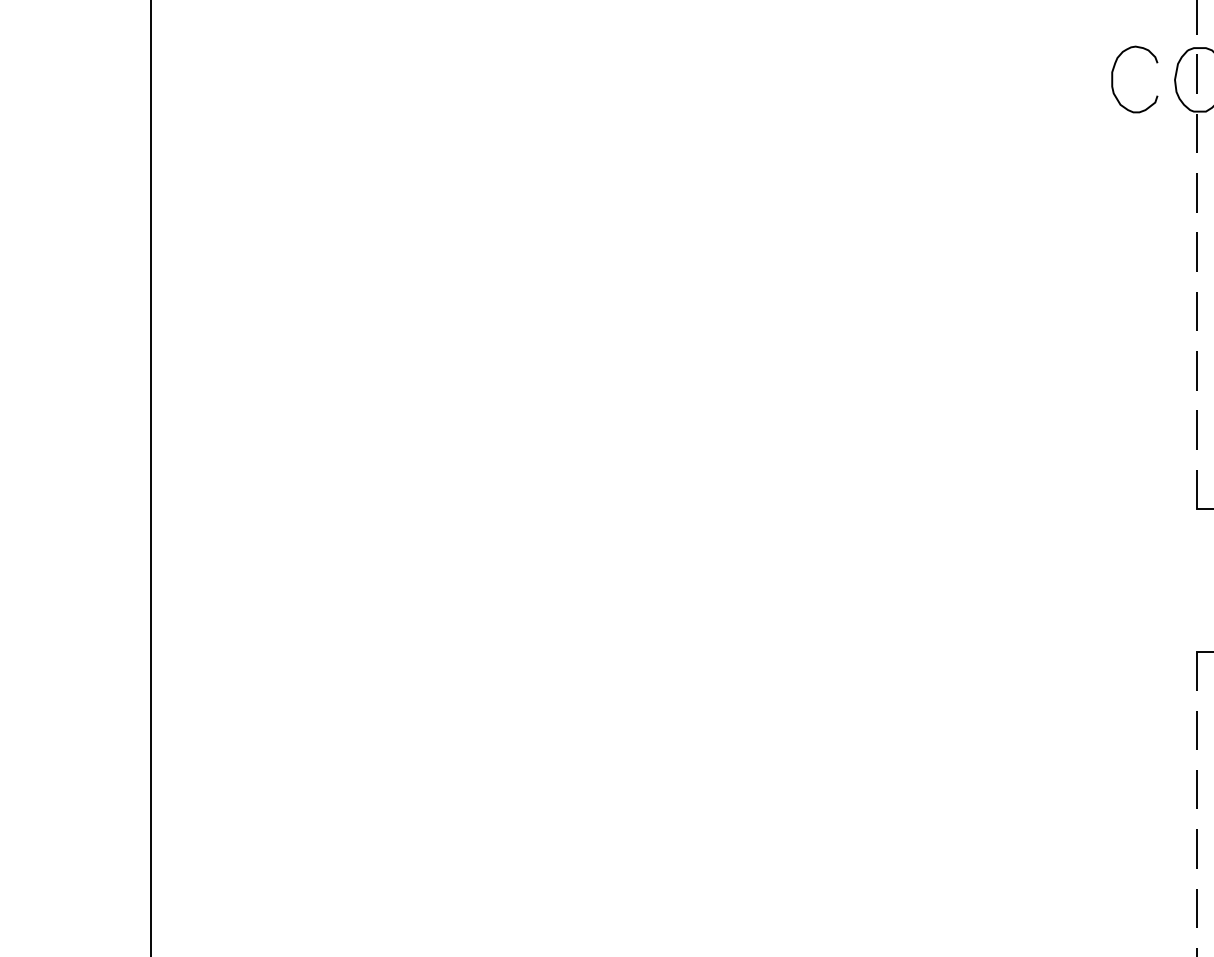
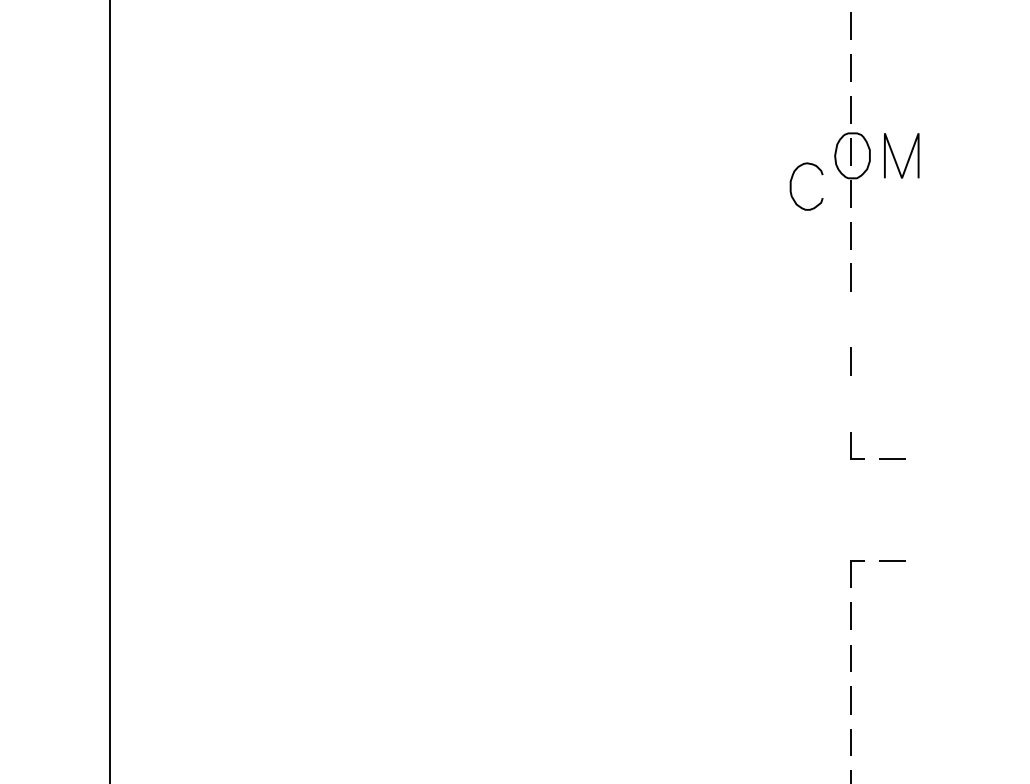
curve: (1113, 79) -> (791, 186), moved
line: (1196, 311) -> (850, 319), removed
line: (1196, 429) -> (850, 403), removed

